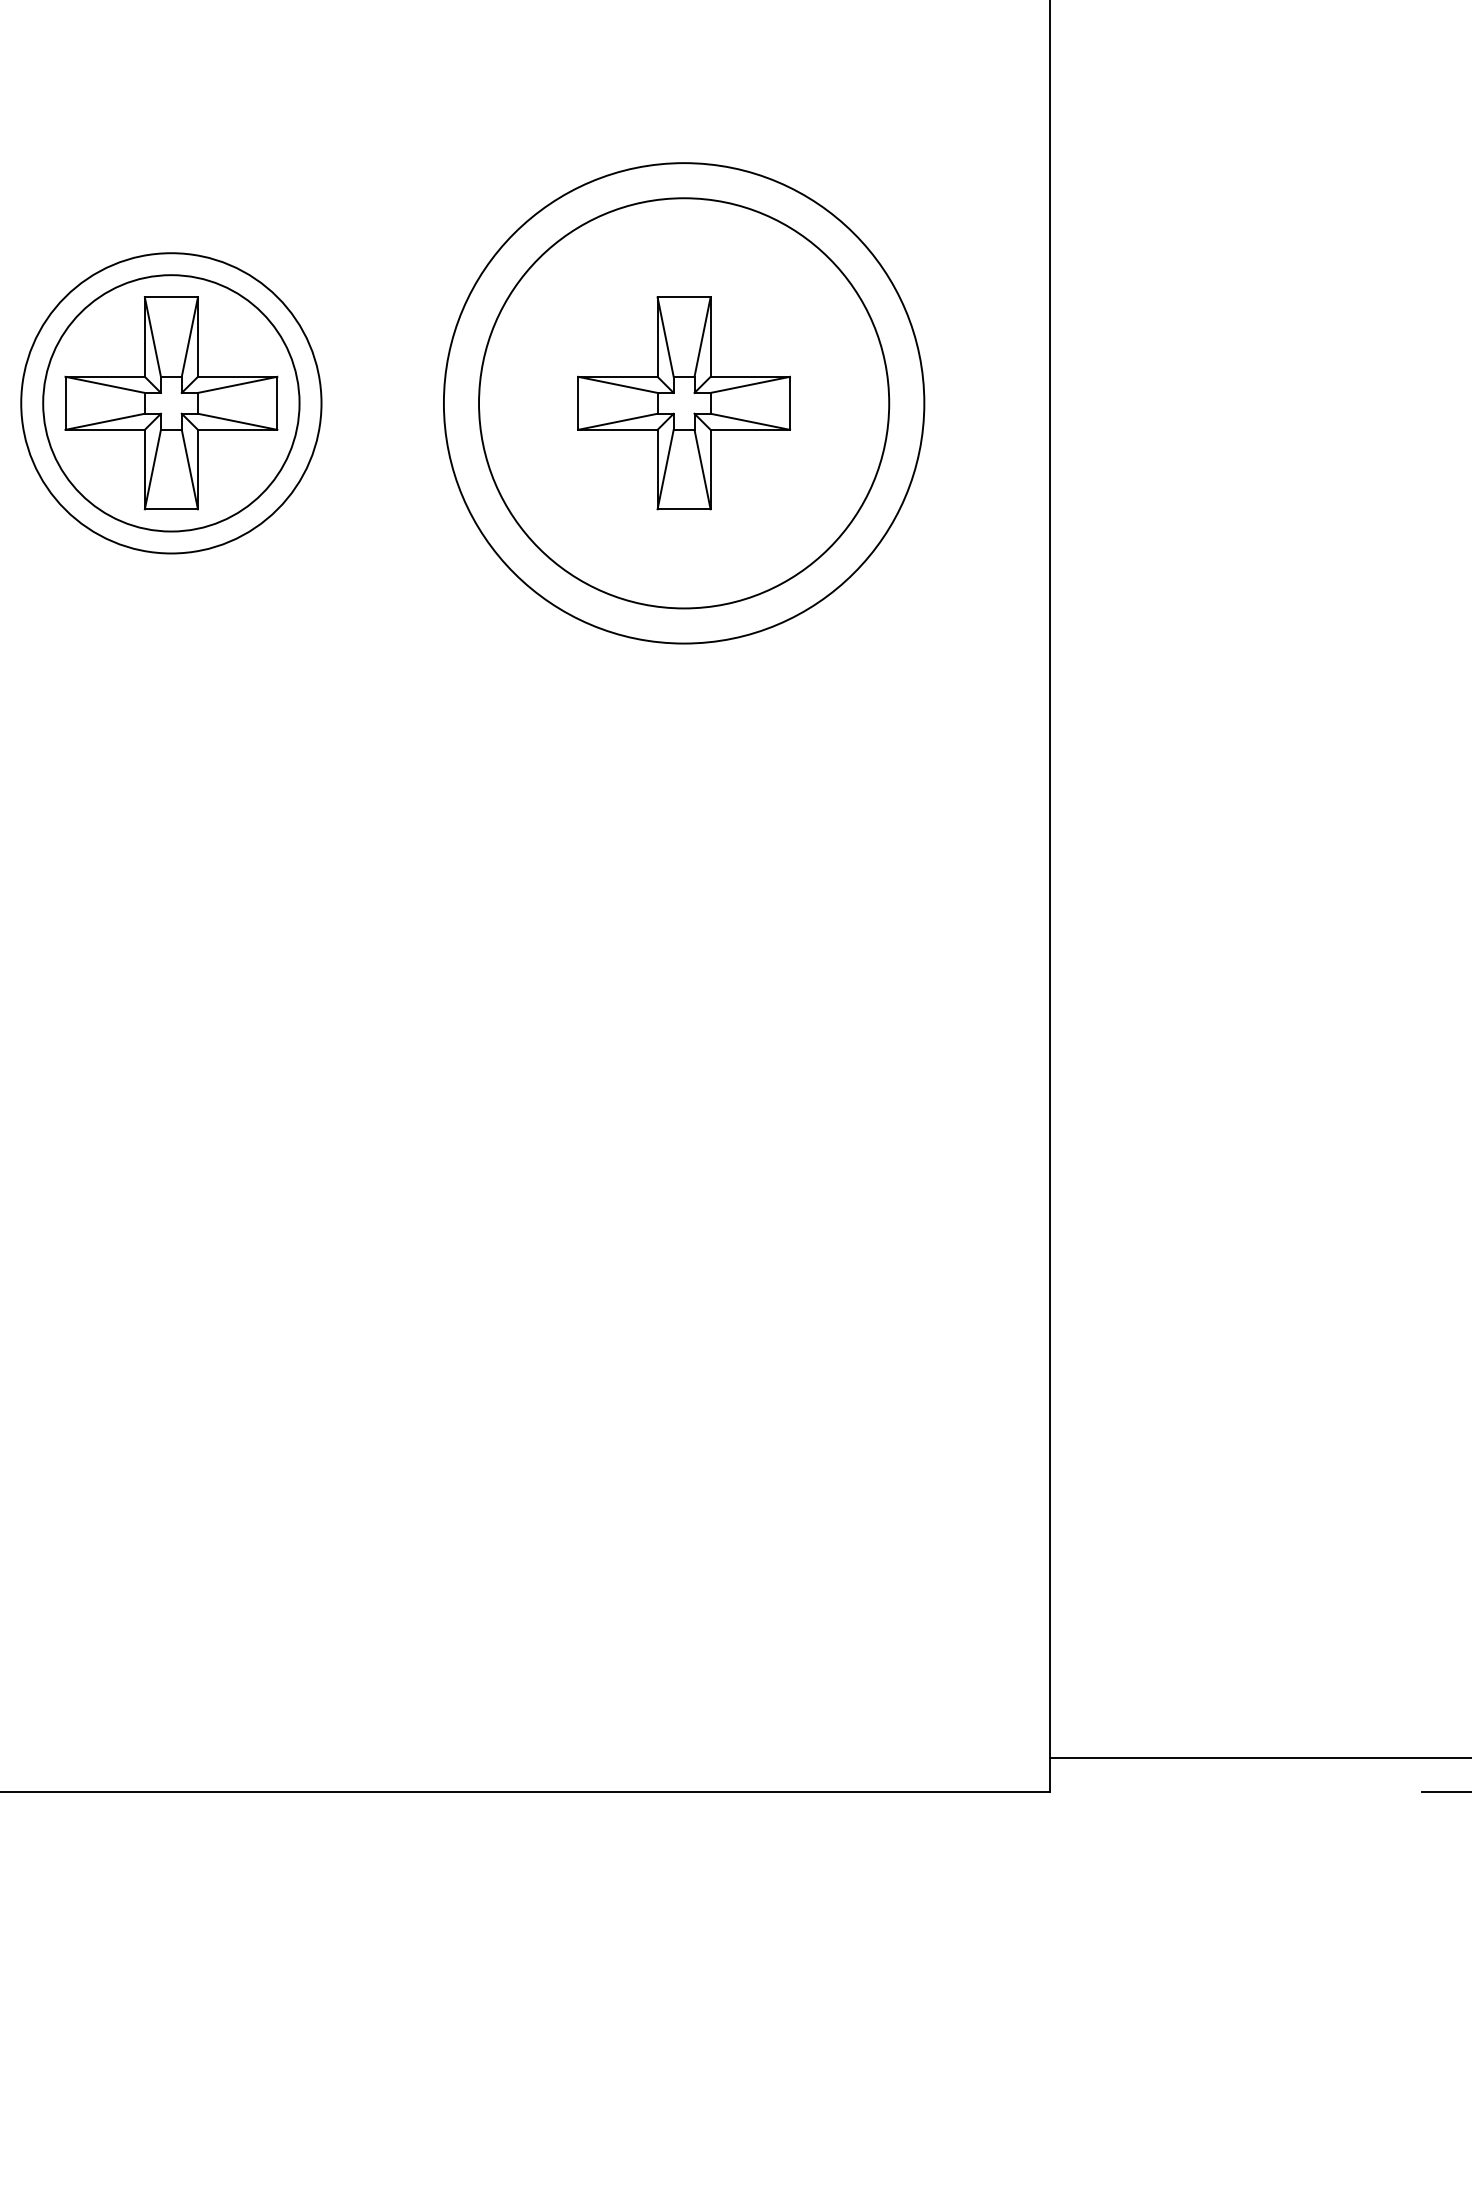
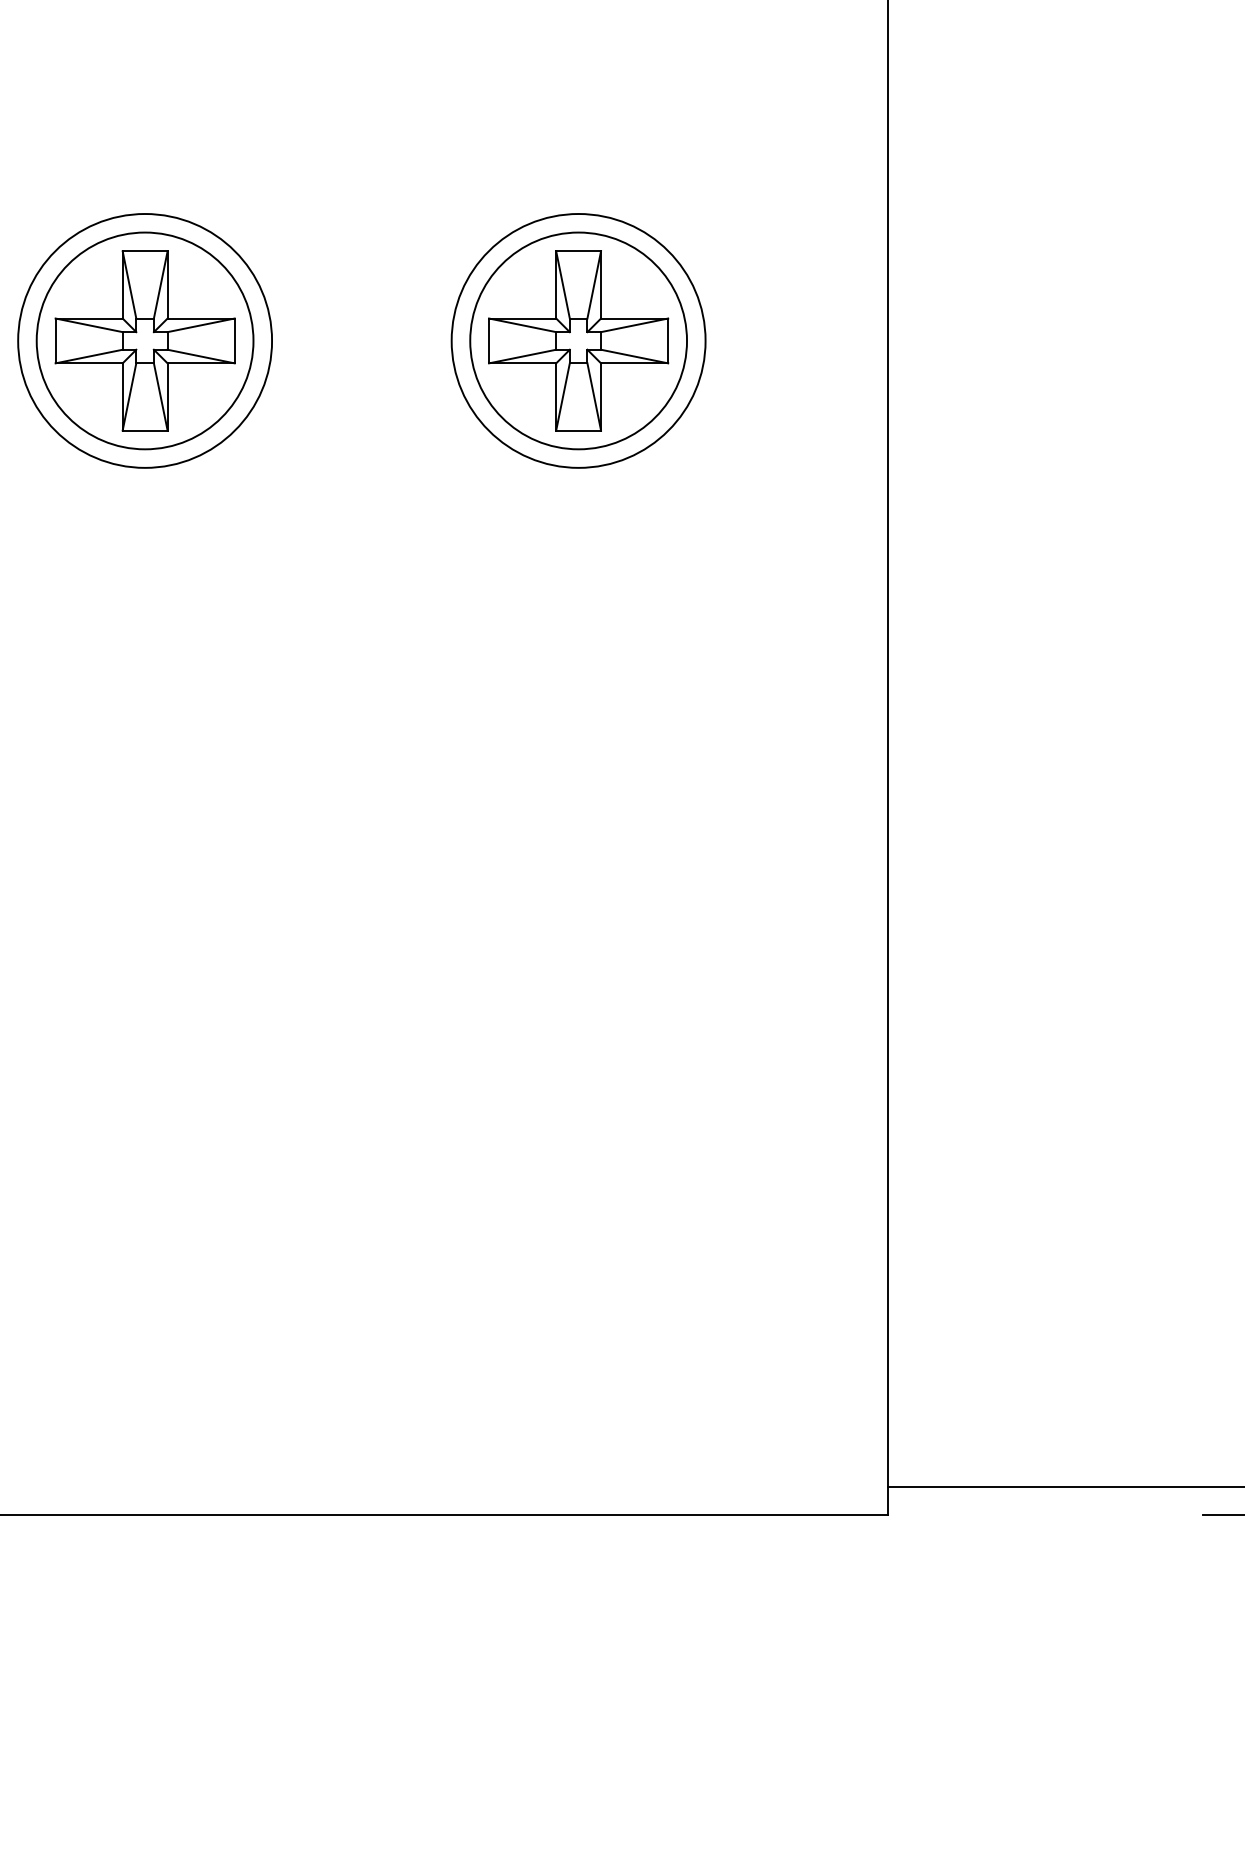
circle: (683, 403) -> (578, 341), size x0.62
circle: (683, 403) -> (578, 341), size x0.62

